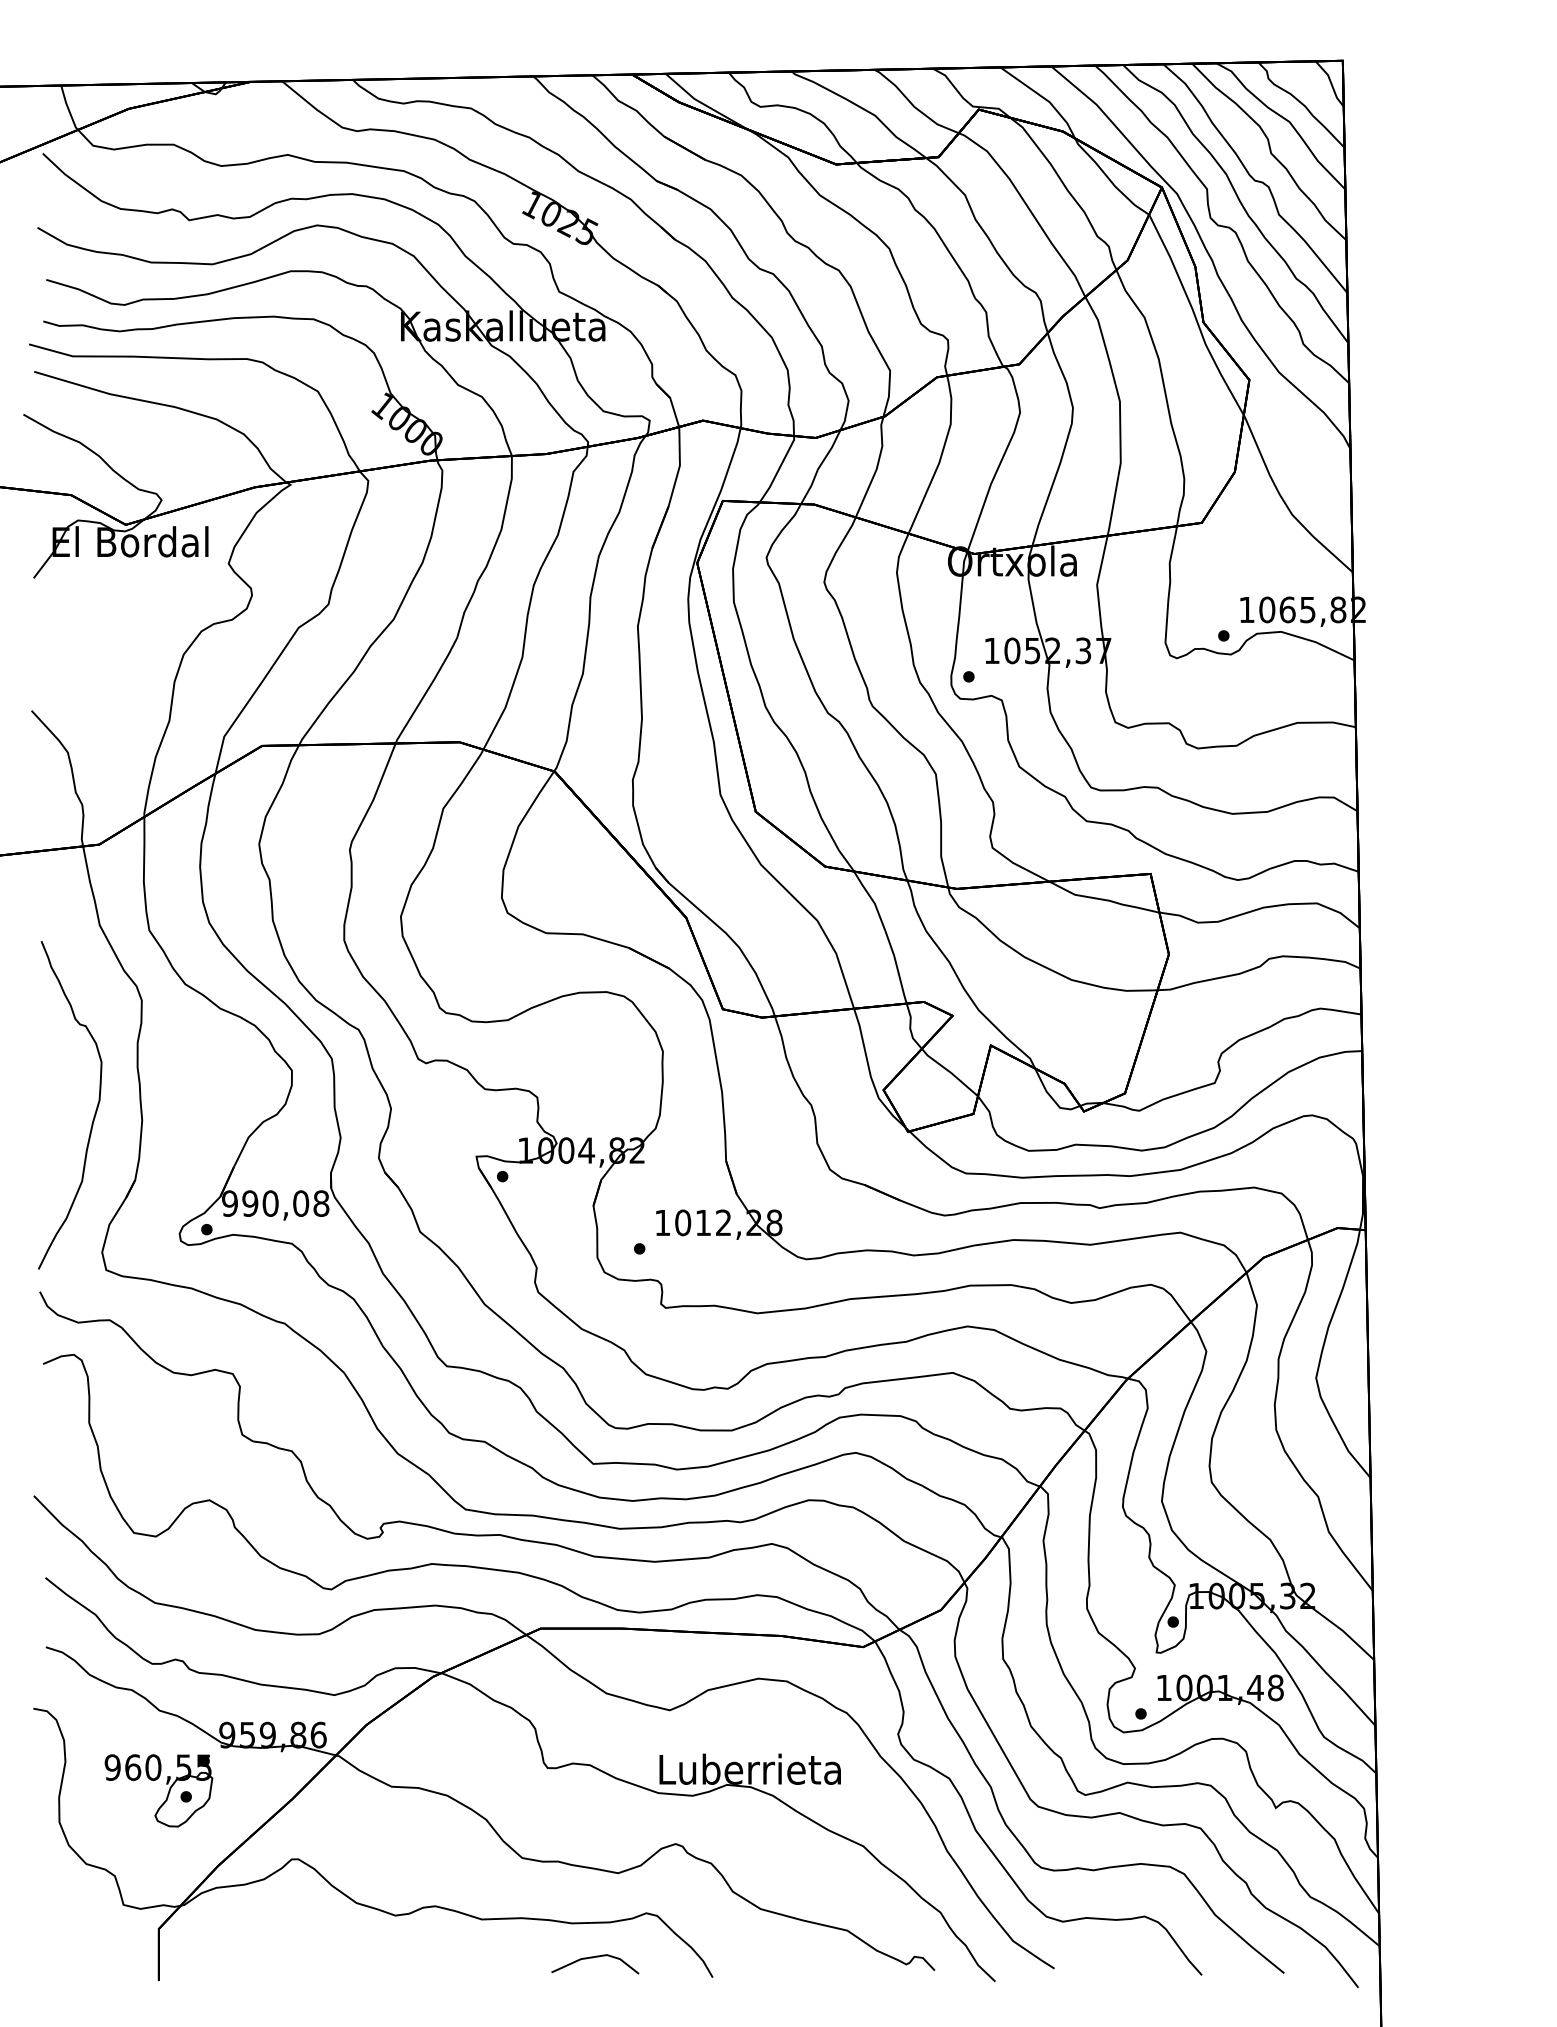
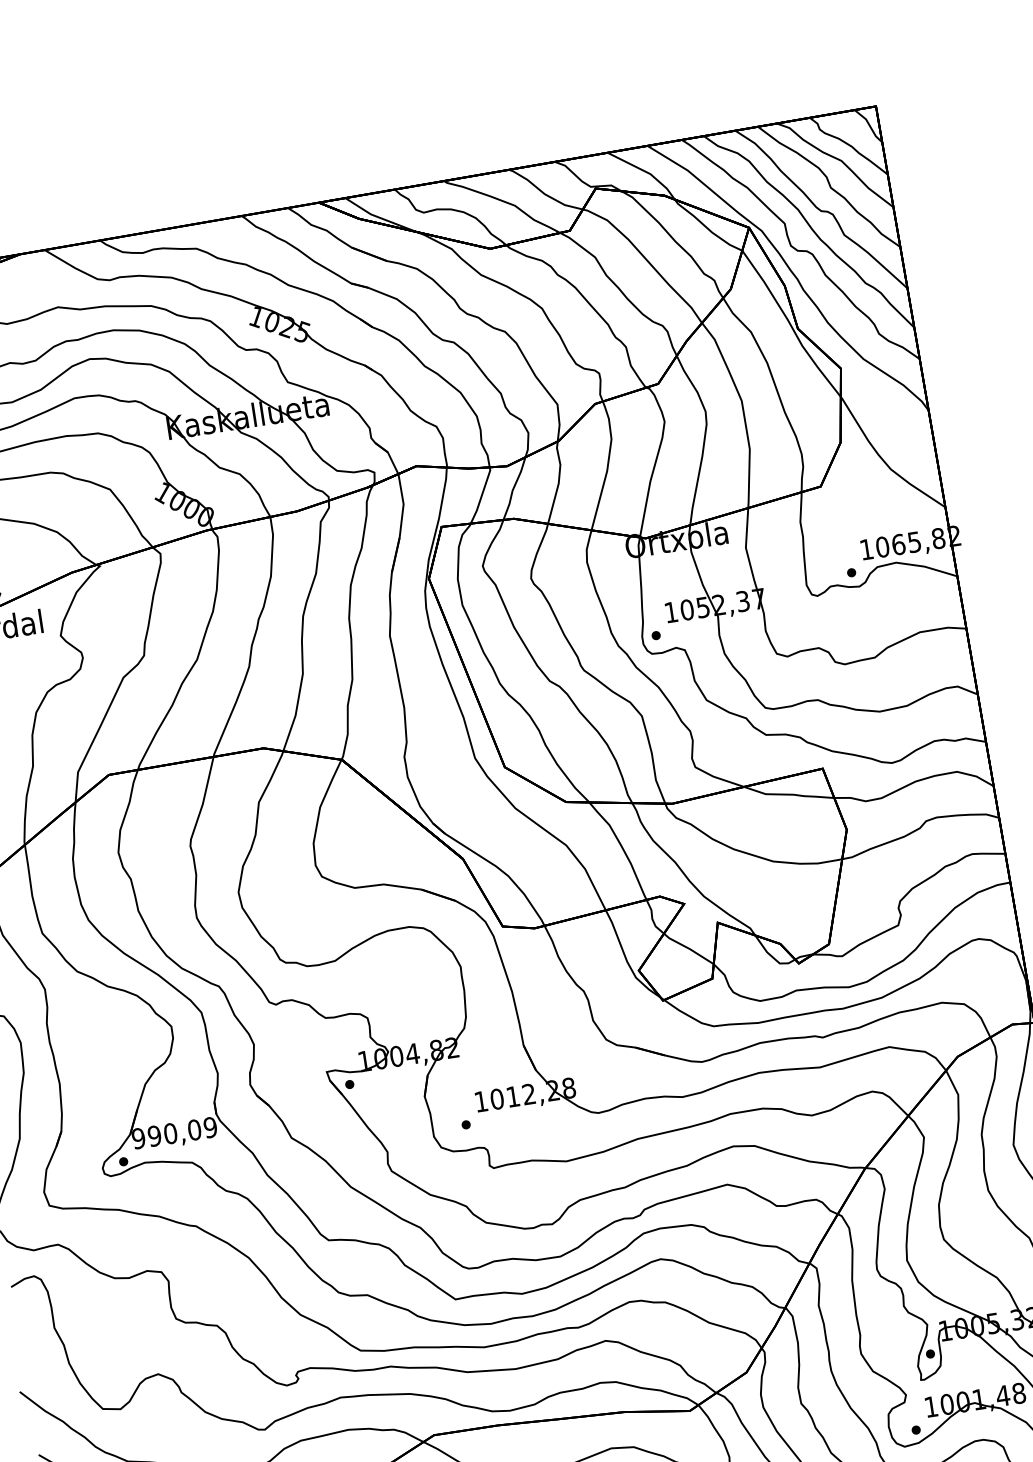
text: (321, 1203) -> (210, 1127), 990,08 -> 990,09

